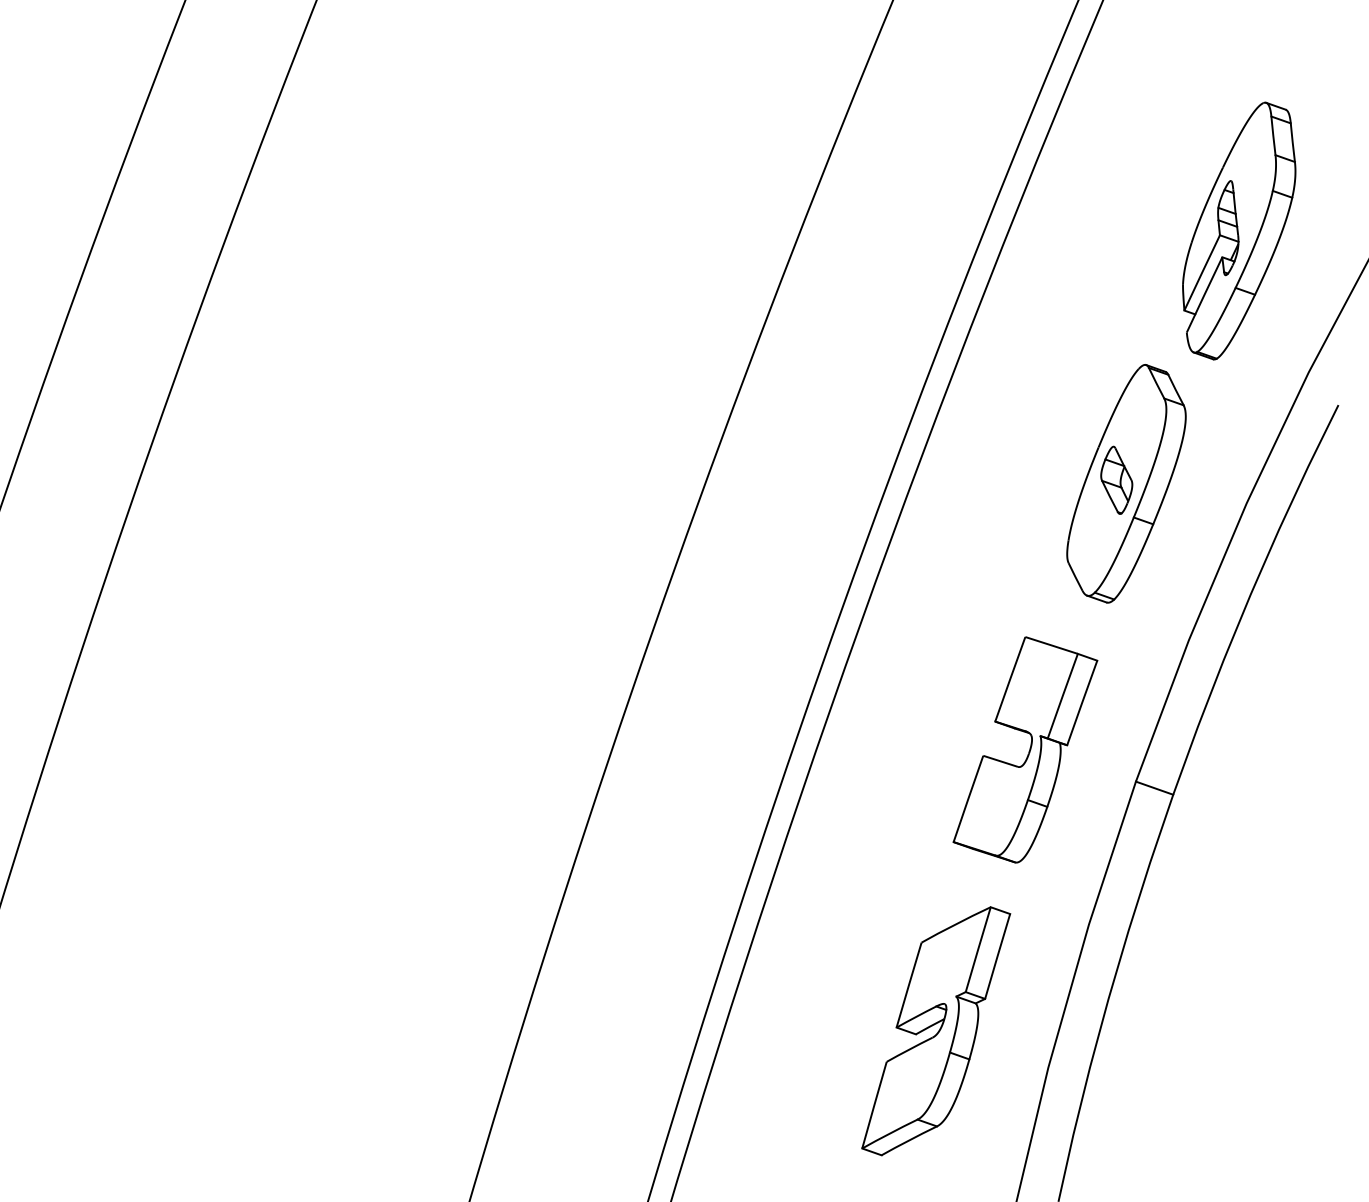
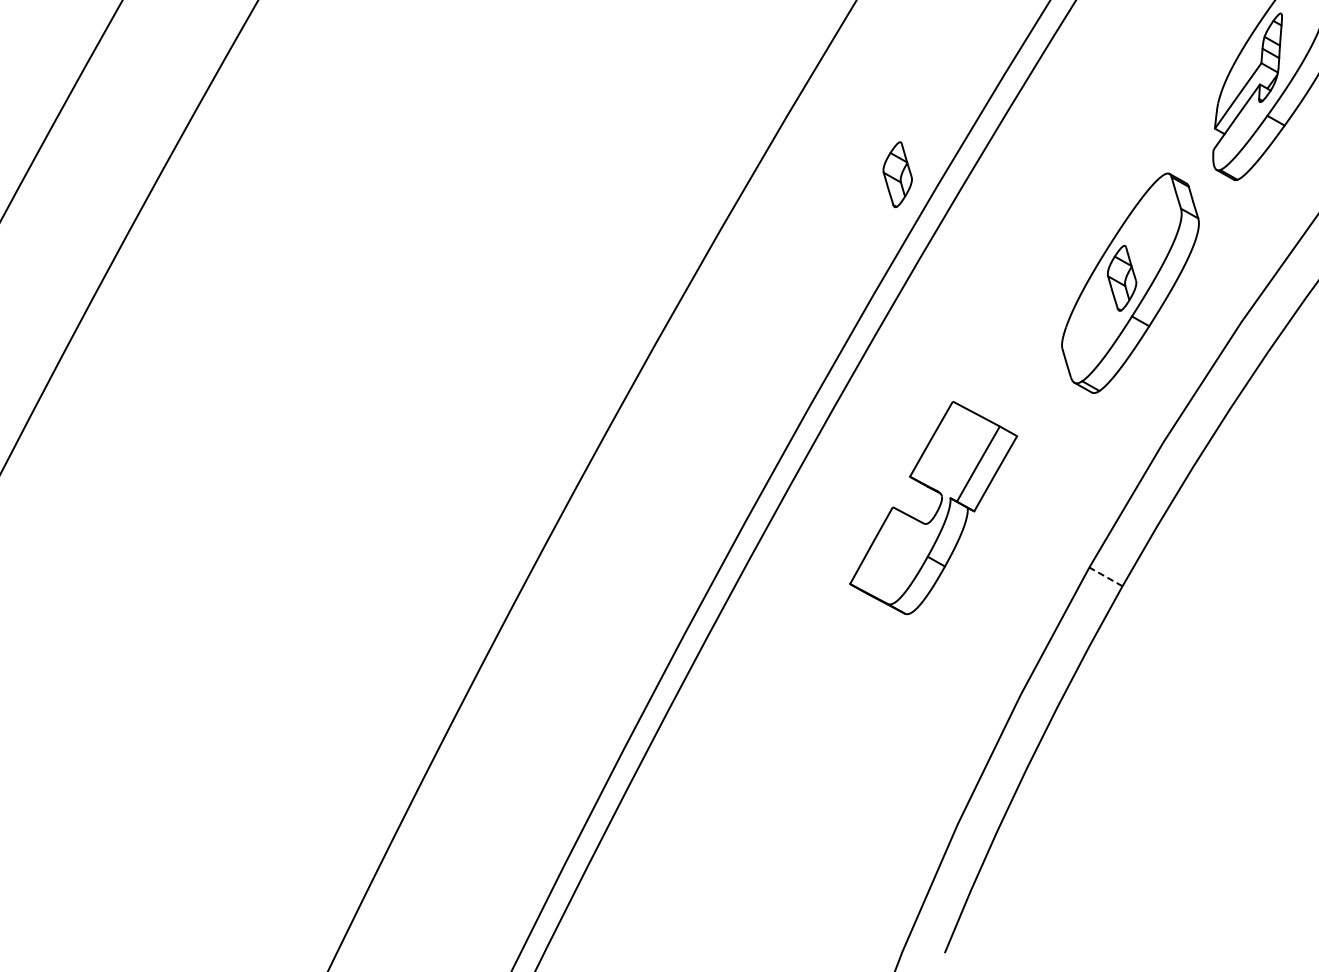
part: (868, 414) -> (897, 173), added
part: (1025, 749) -> (933, 508), moved
line: (1154, 788) -> (1105, 577), solid -> dashed
part: (936, 1031) -> (857, 770), removed

